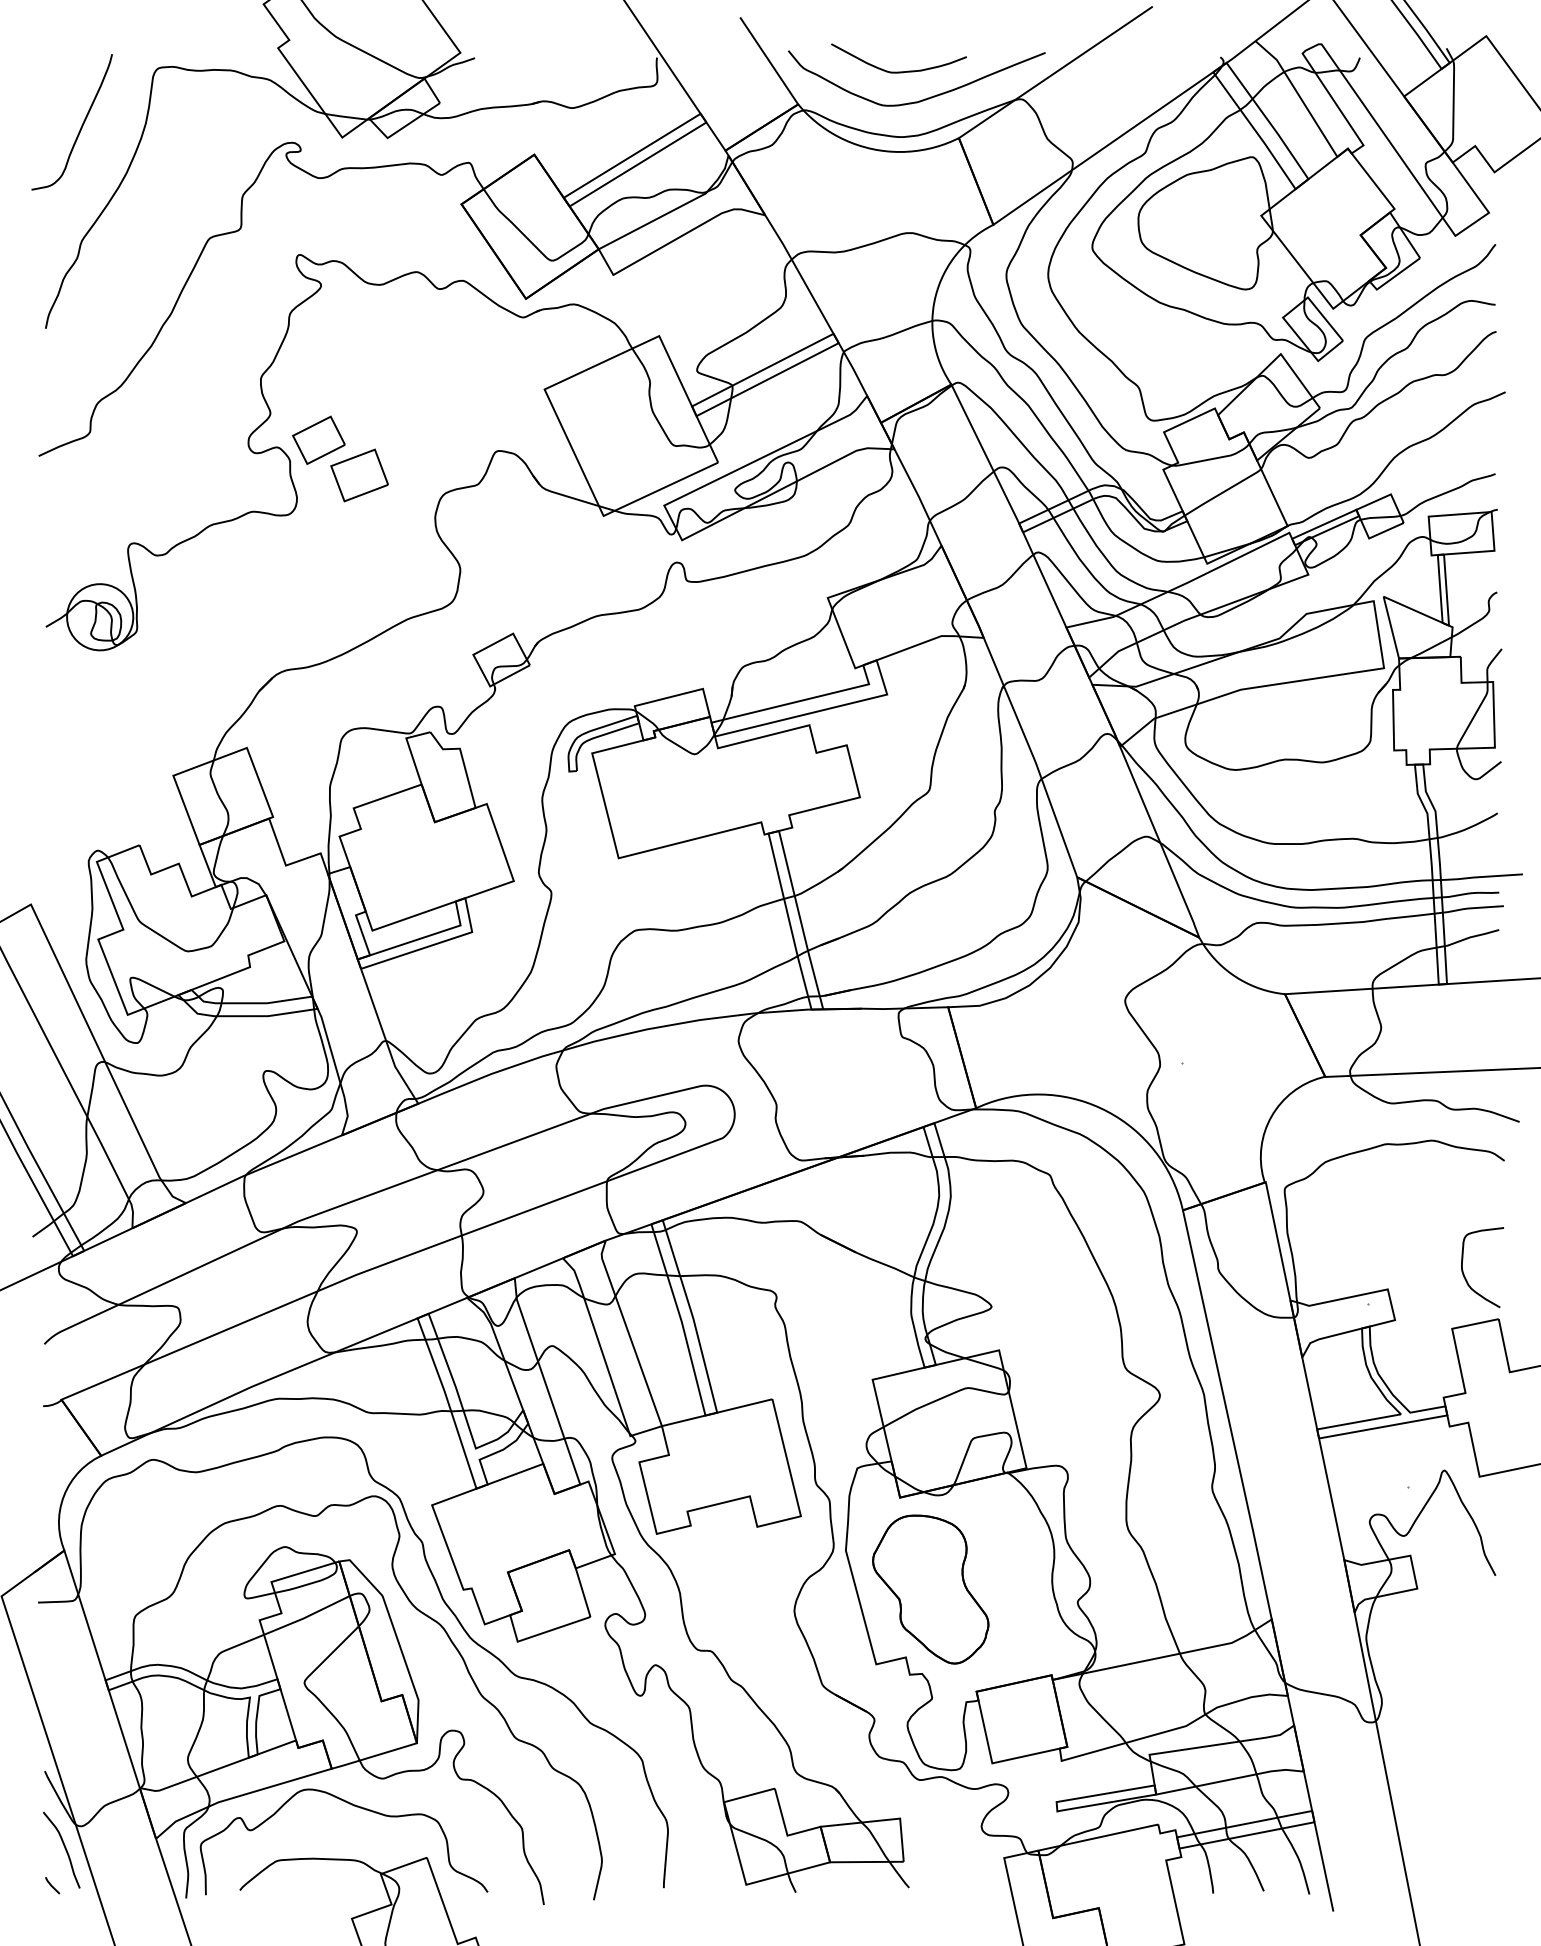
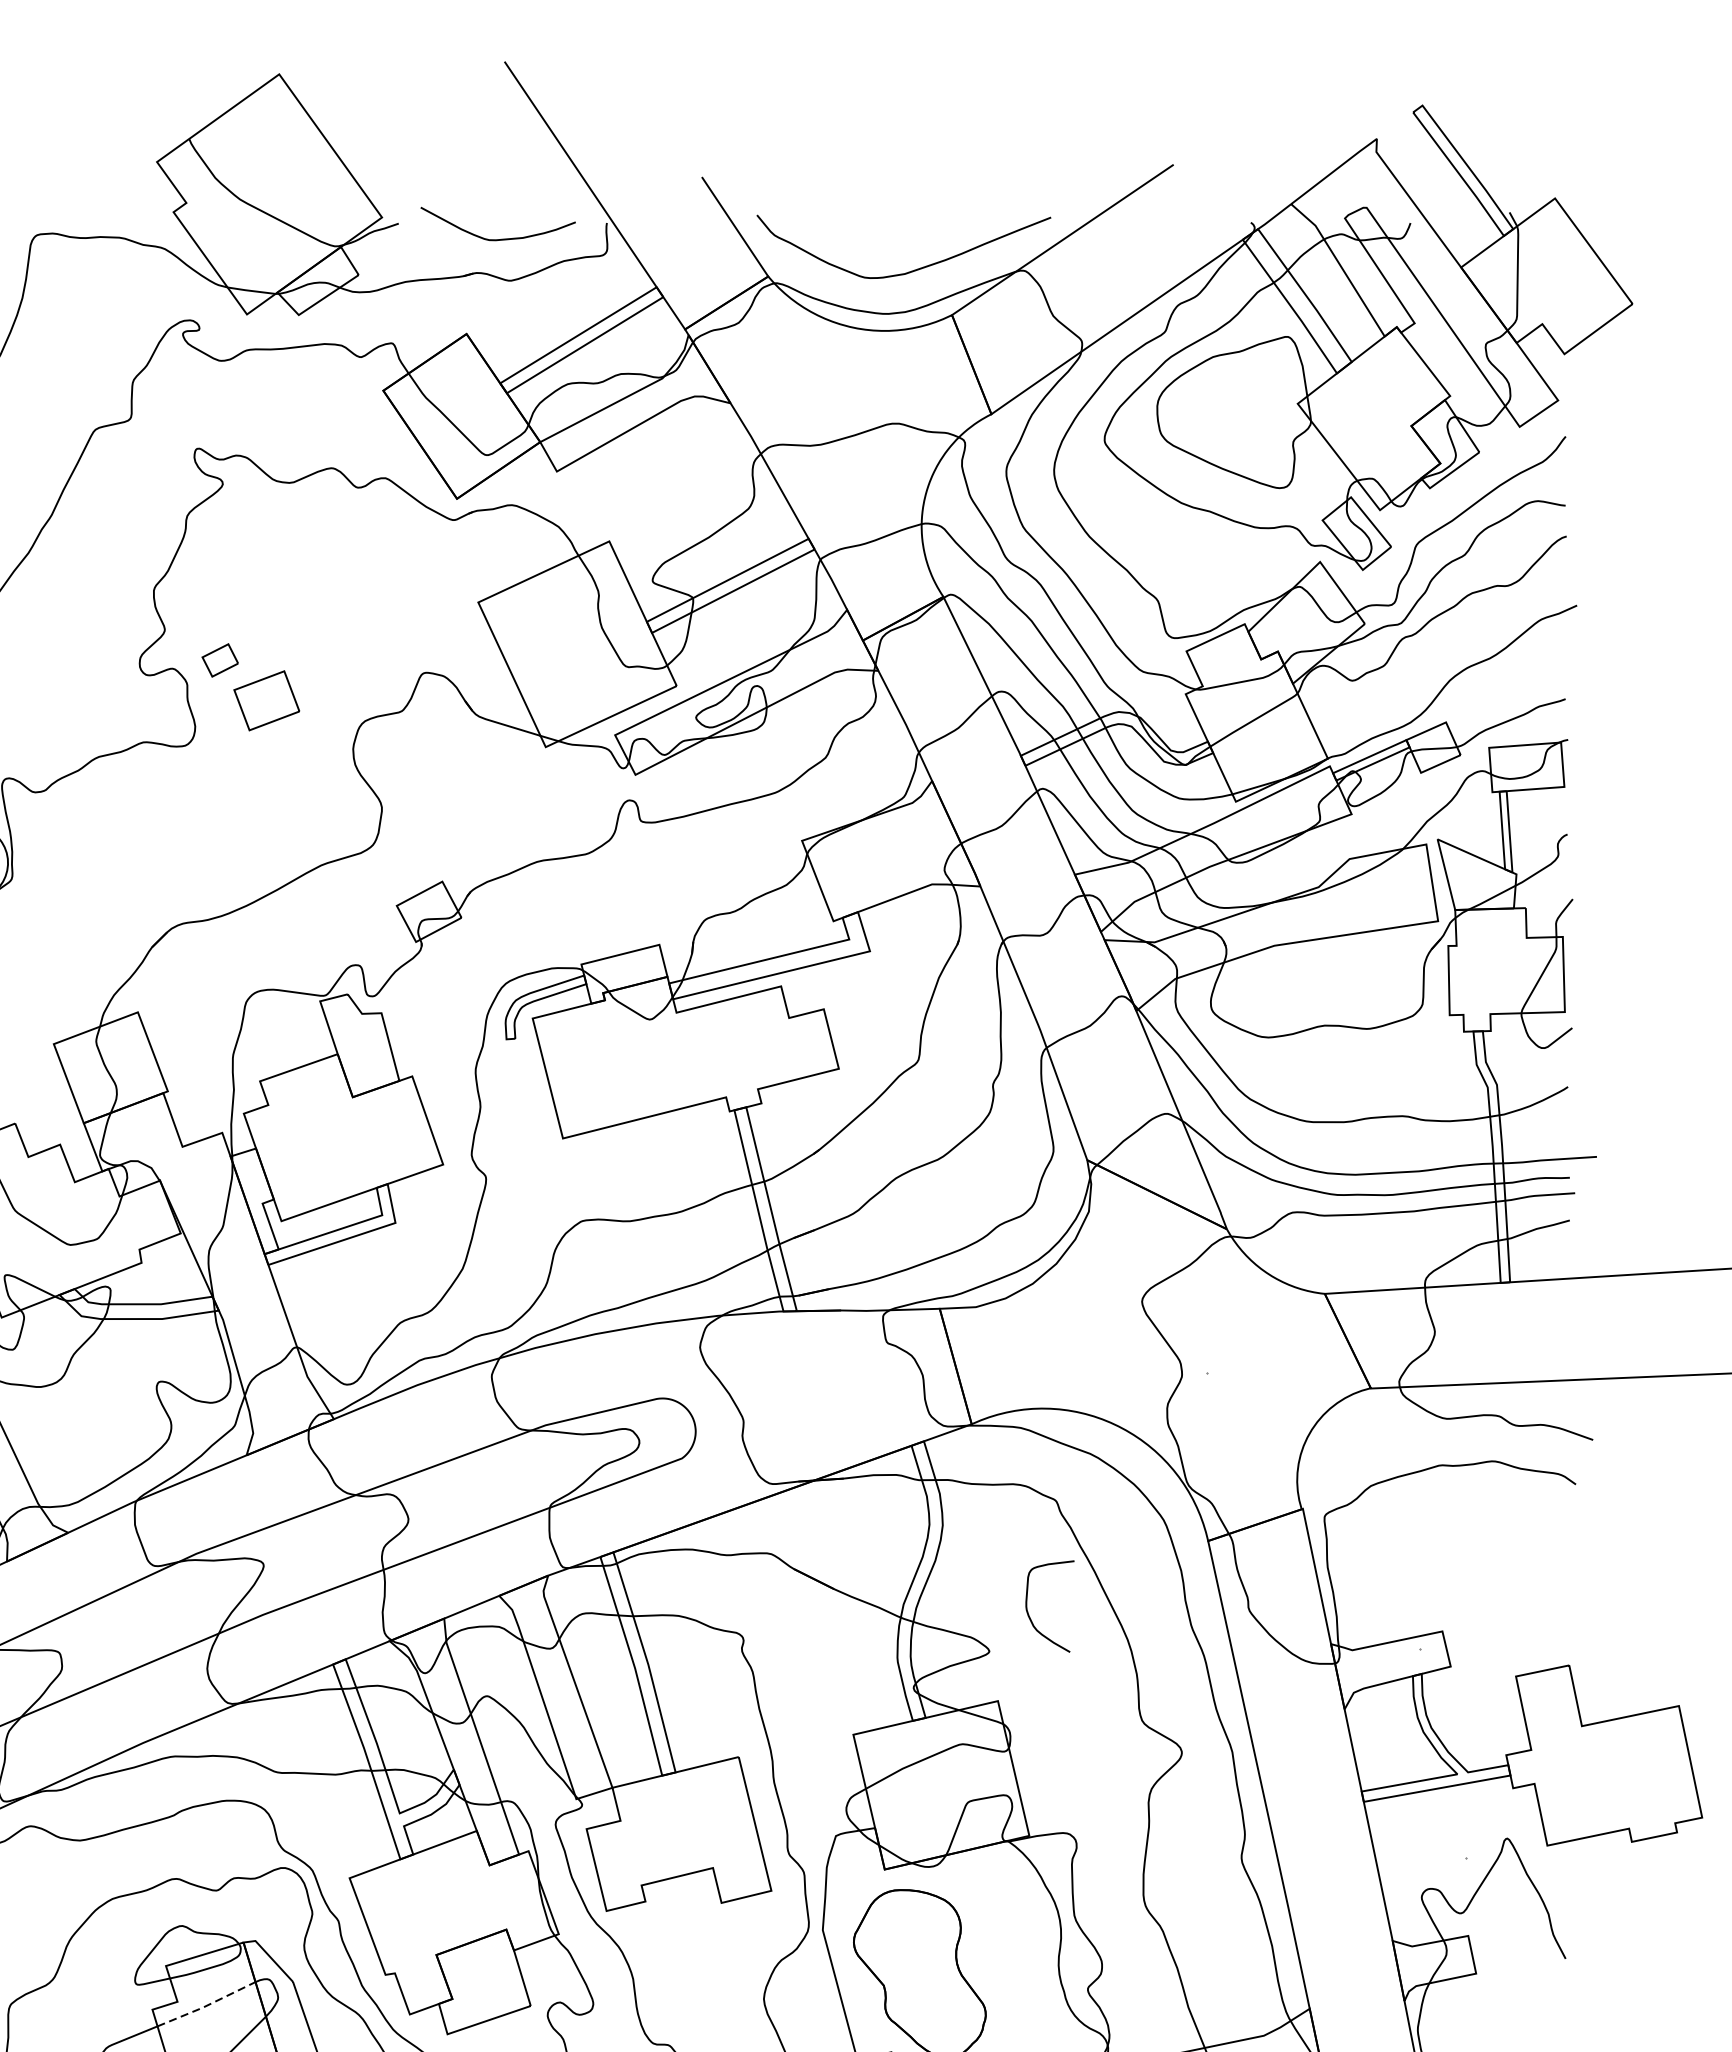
curve: (898, 71) -> (497, 238), moved
part: (318, 439) -> (219, 659), size x0.6
curve: (1464, 1273) -> (1029, 1613), moved
line: (307, 1616) -> (207, 2005), solid -> dashed

